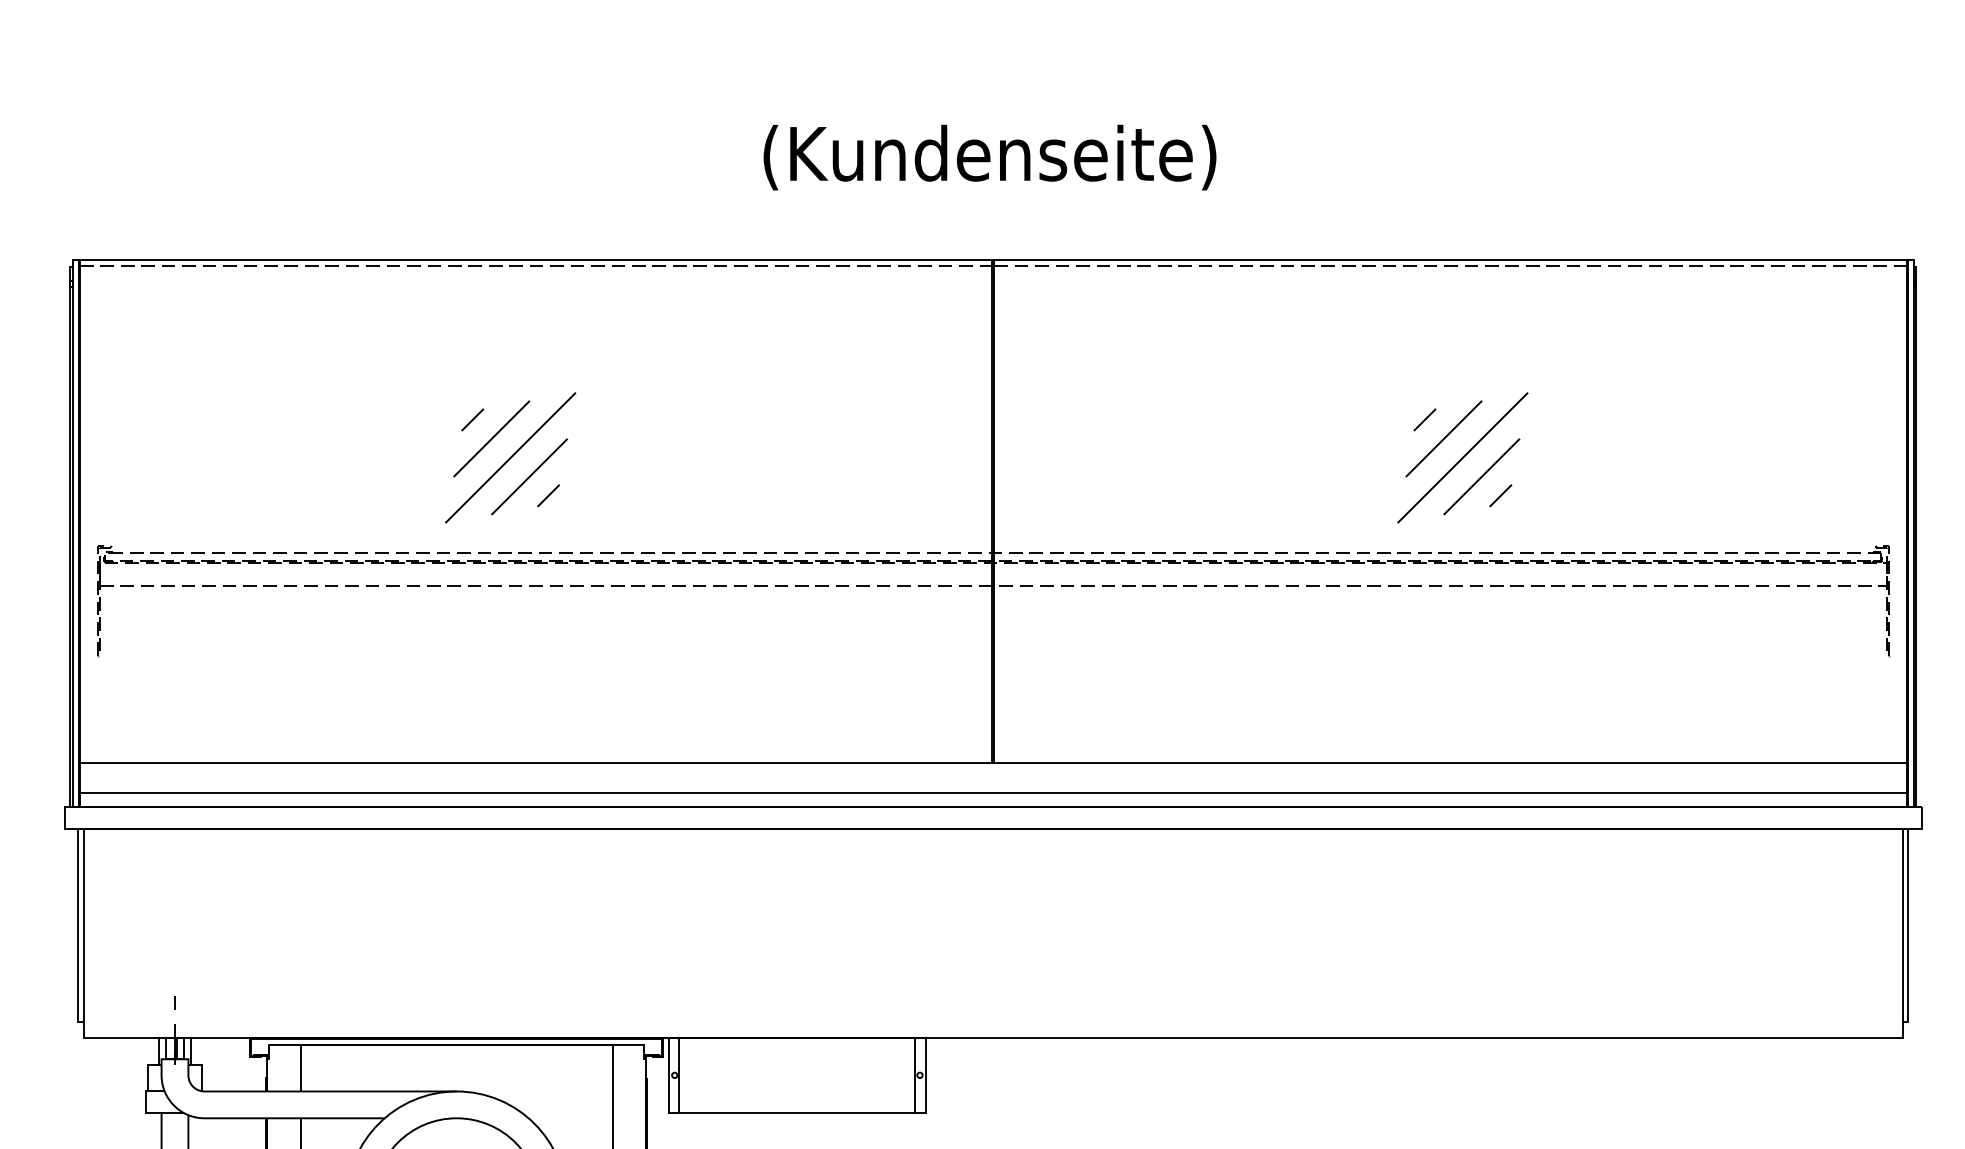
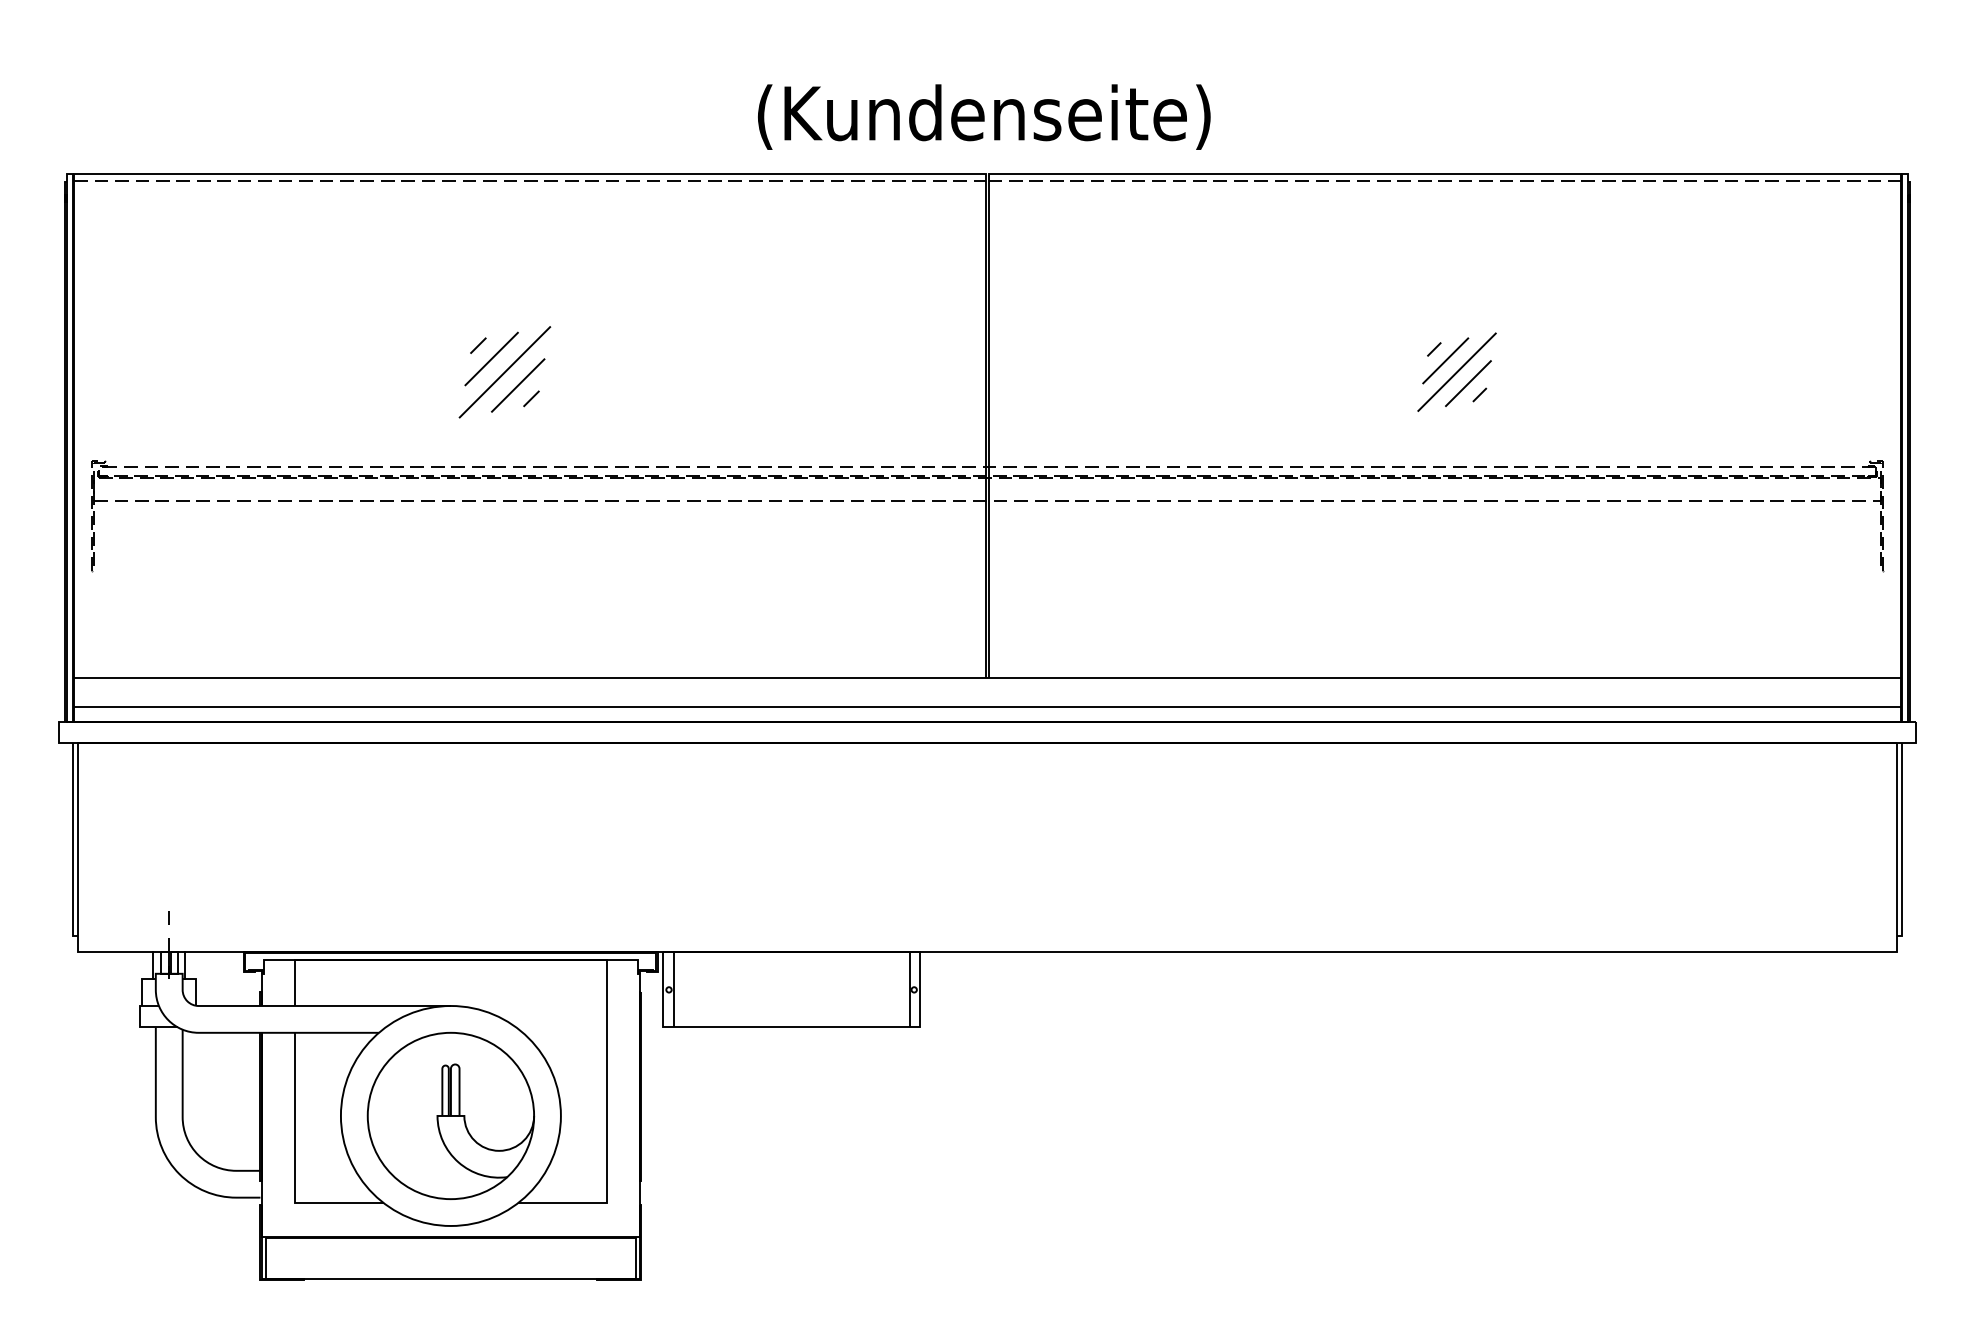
text: (990, 156) -> (984, 116), moved
part: (510, 456) -> (504, 371), size x0.7
part: (1462, 456) -> (1456, 371), size x0.6

